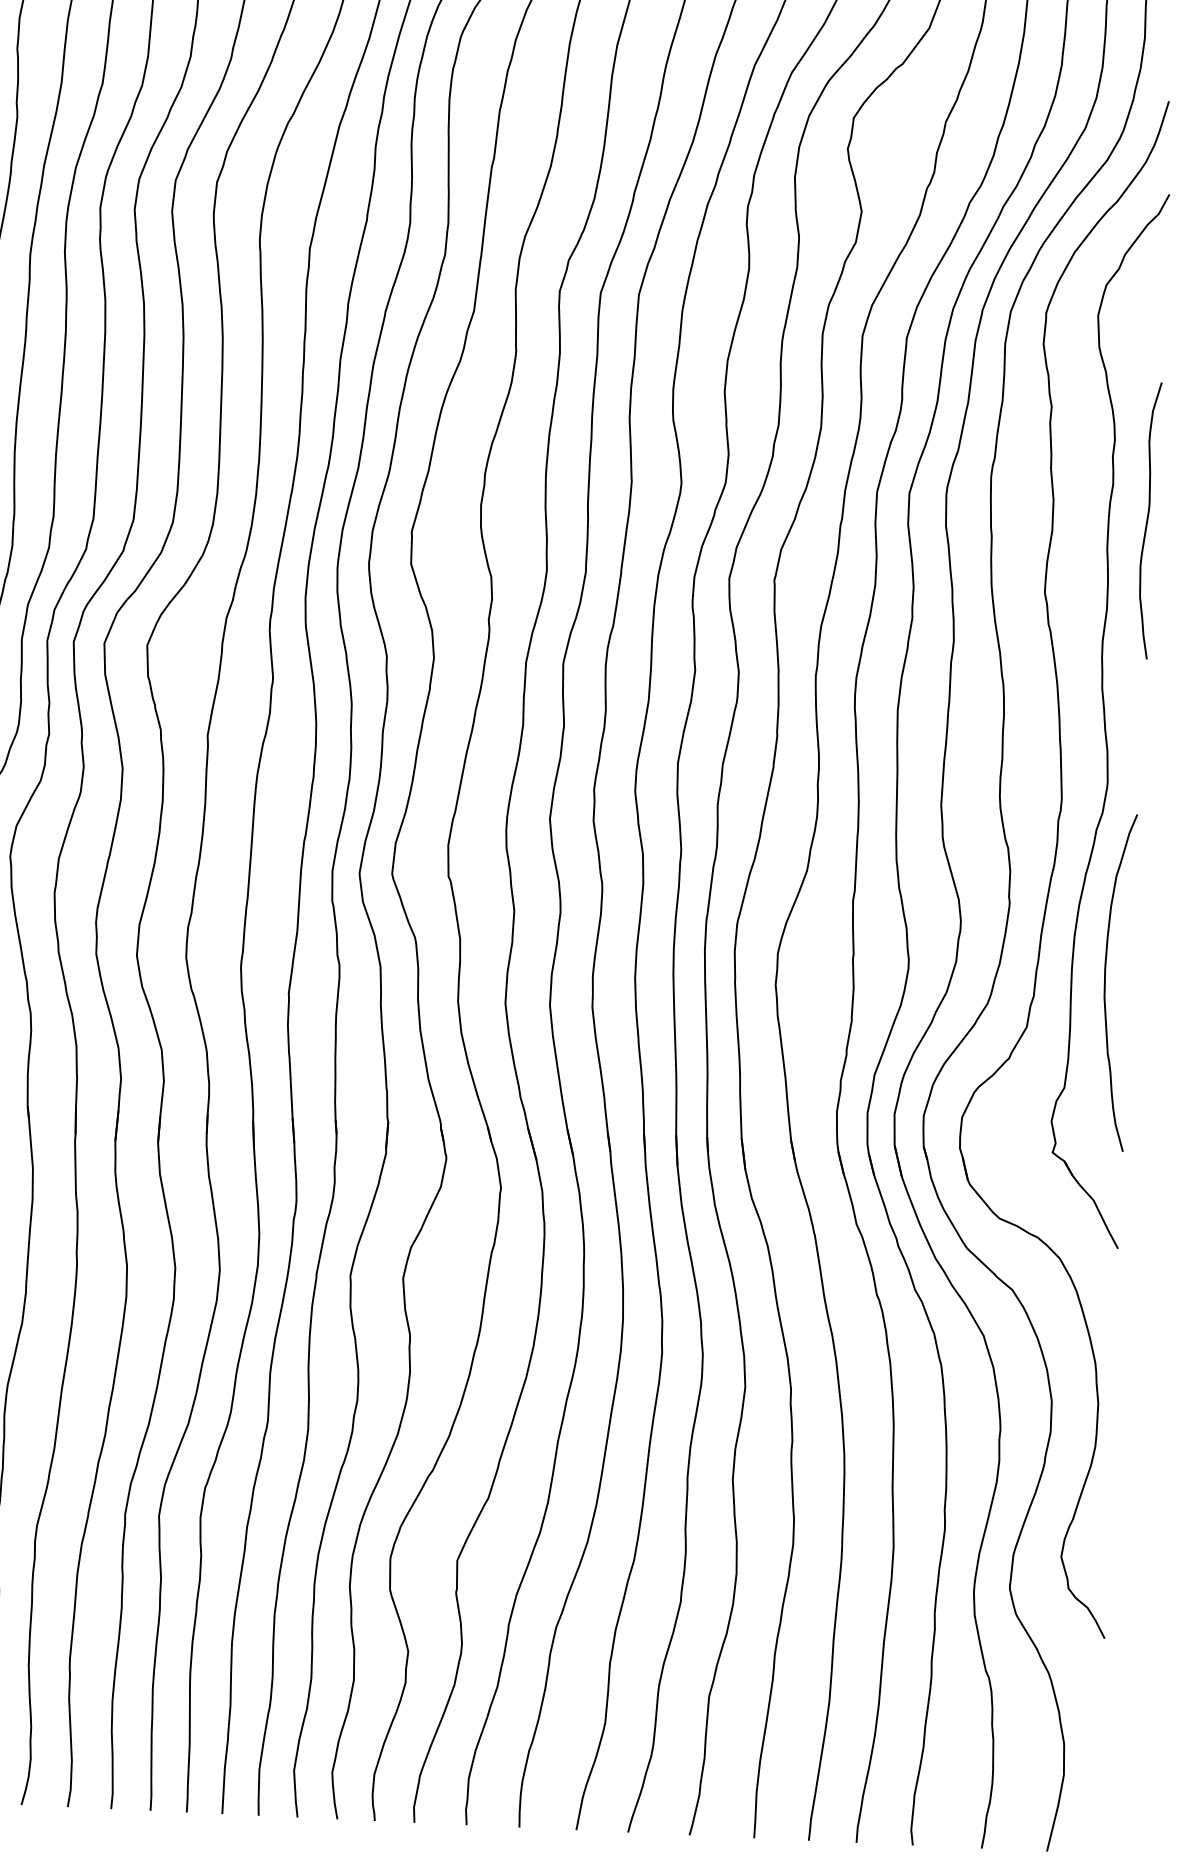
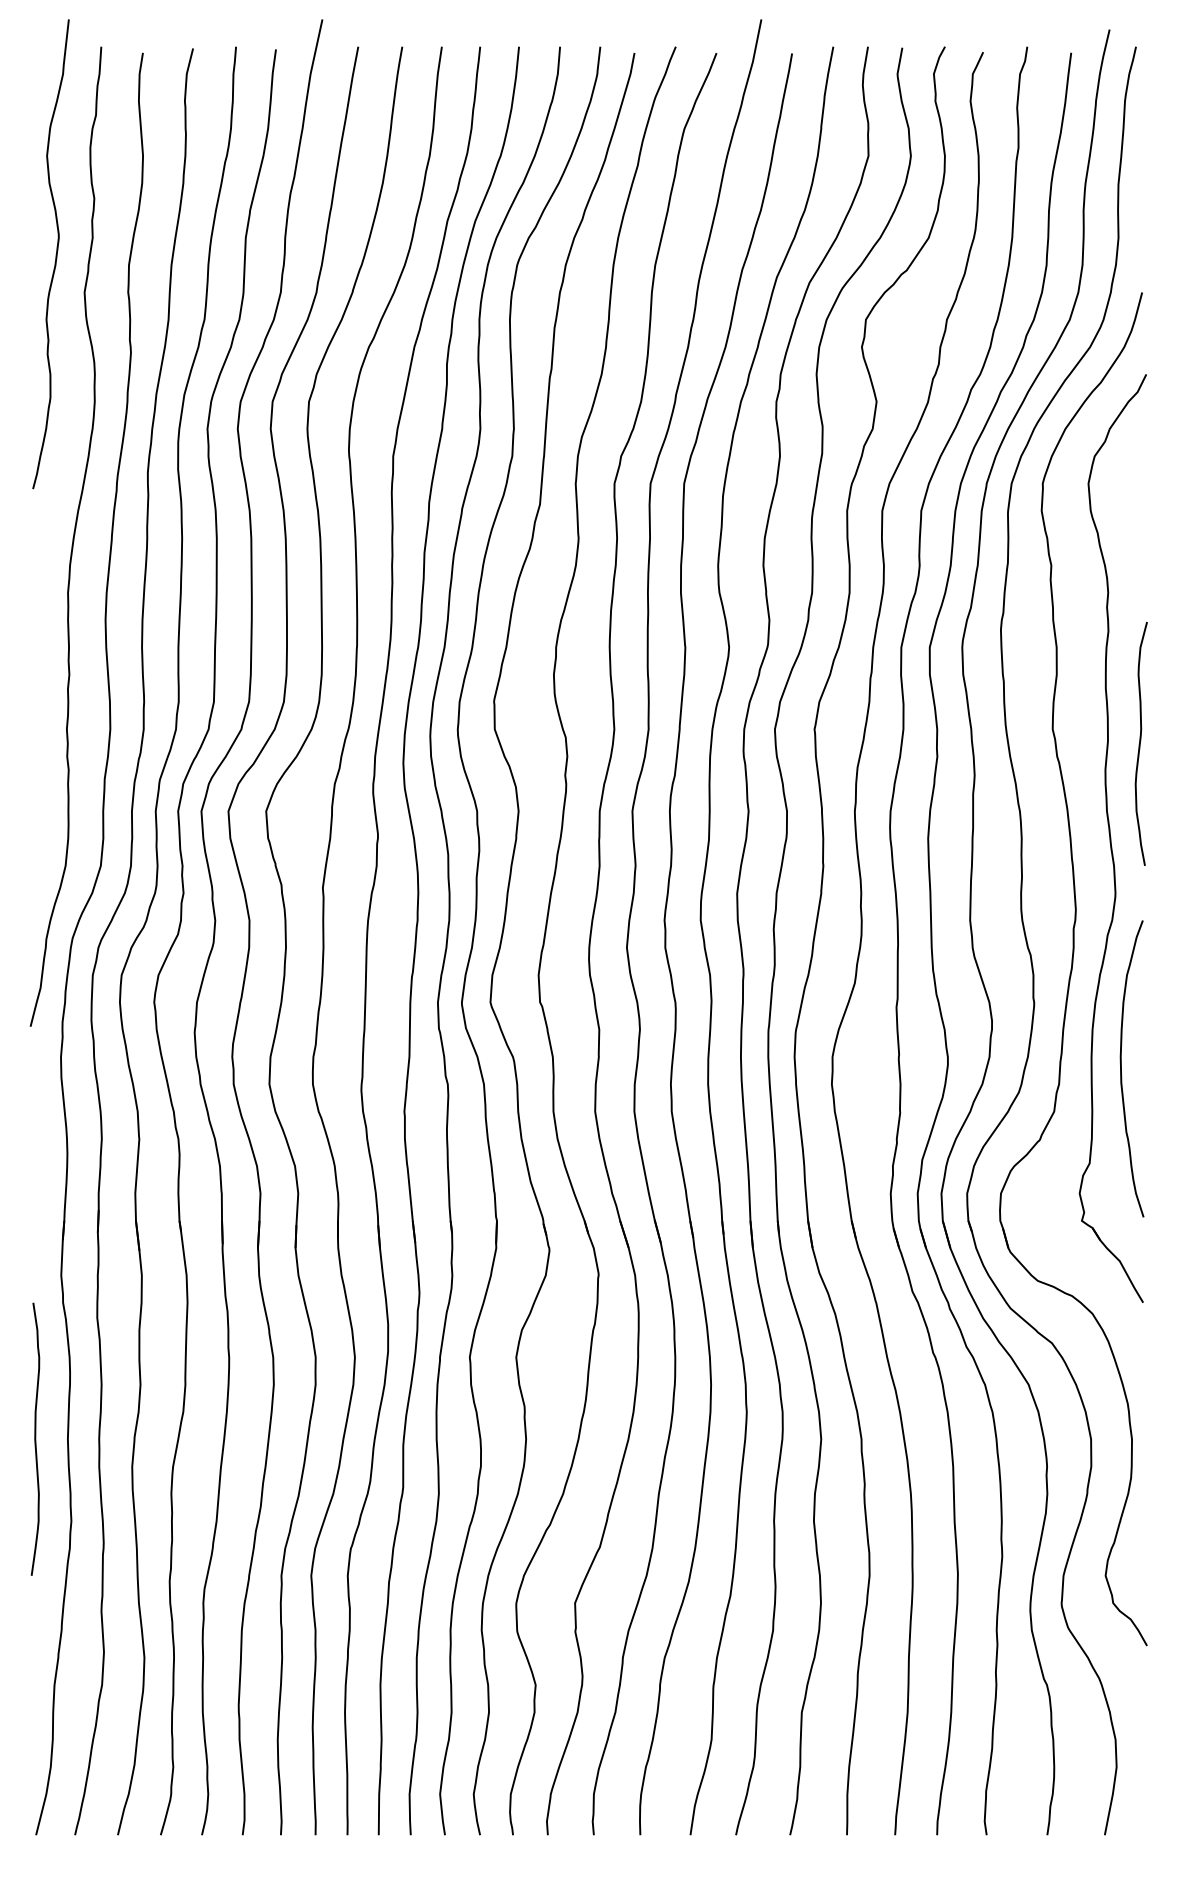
curve: (1148, 520) -> (1140, 743), moved

